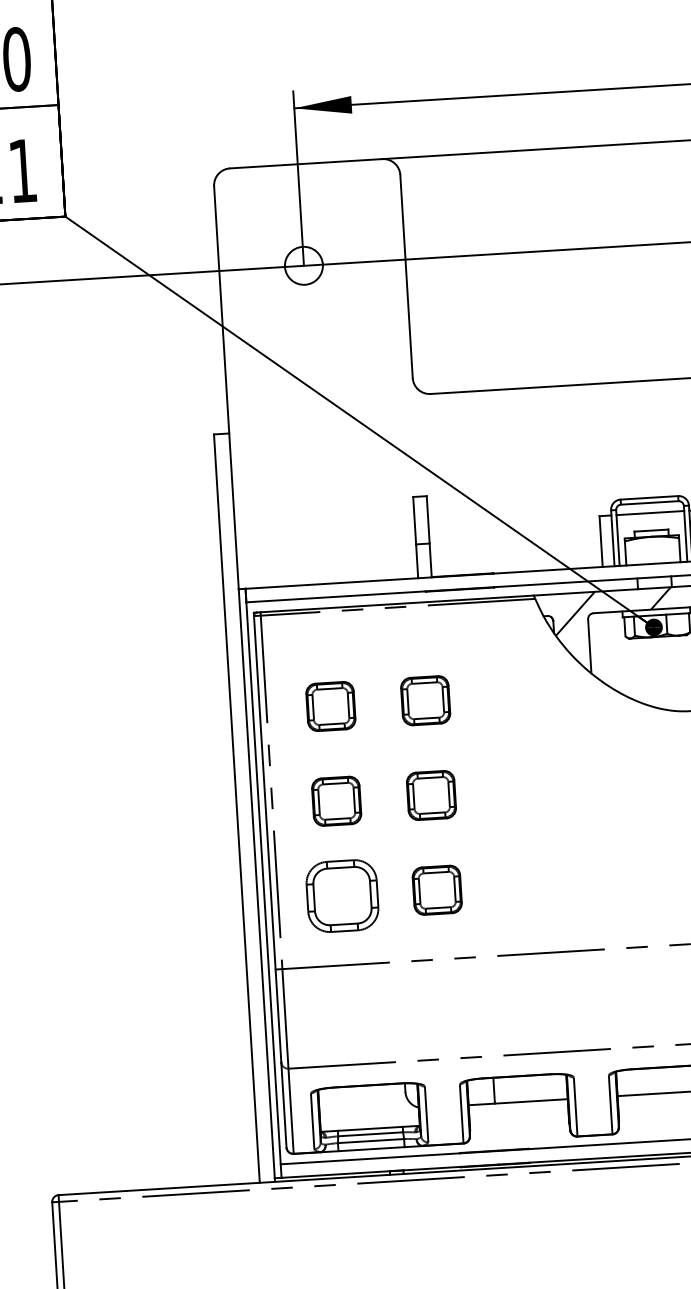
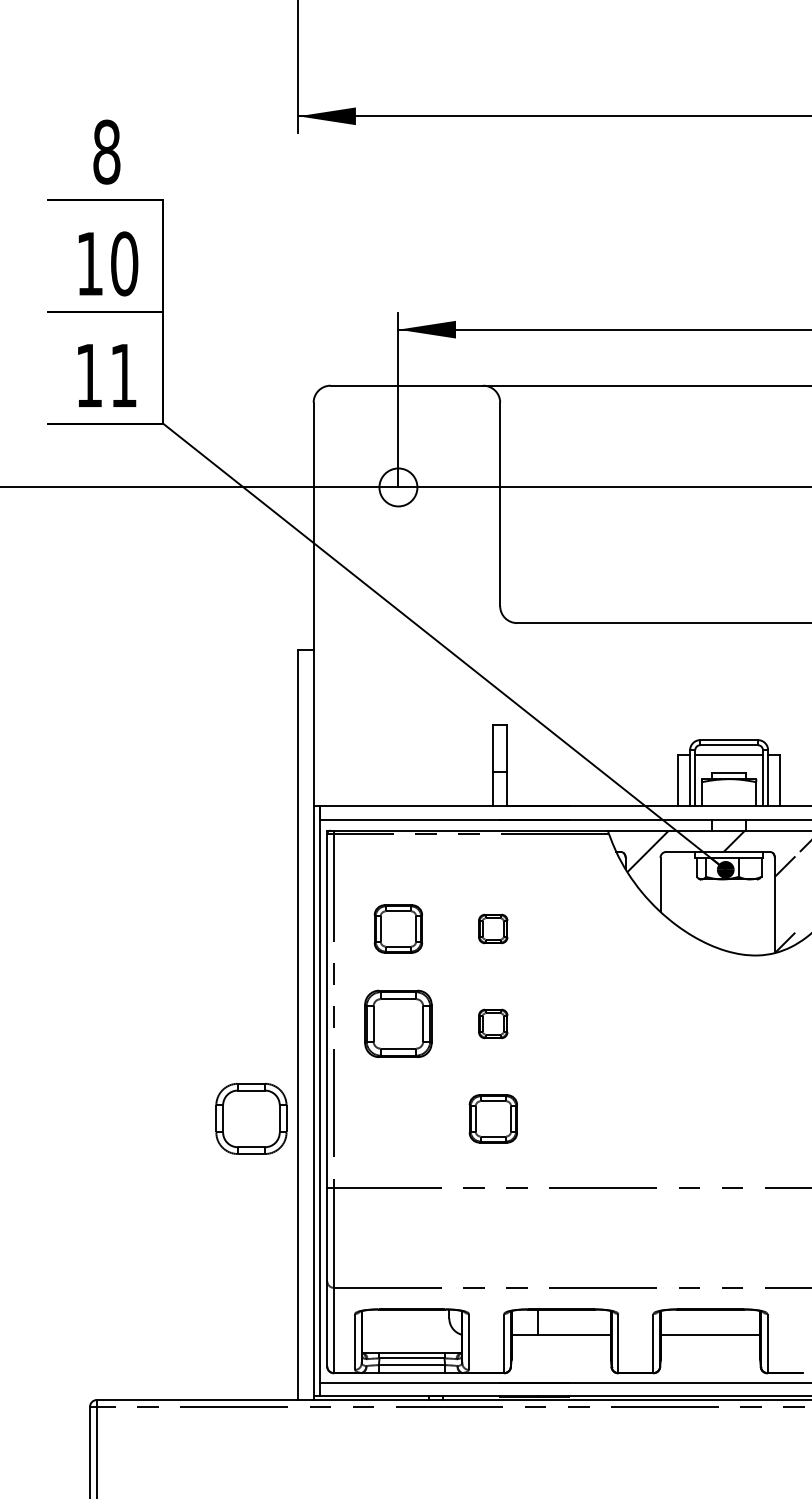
part: (424, 700) -> (492, 928), size x0.6
part: (430, 795) -> (492, 1023), size x0.6
part: (336, 800) -> (398, 1023), size x1.4
part: (342, 895) -> (251, 1118), moved

